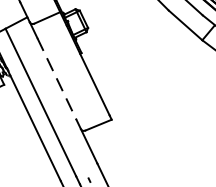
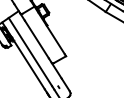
line: (58, 79) -> (37, 39), dashed -> solid

